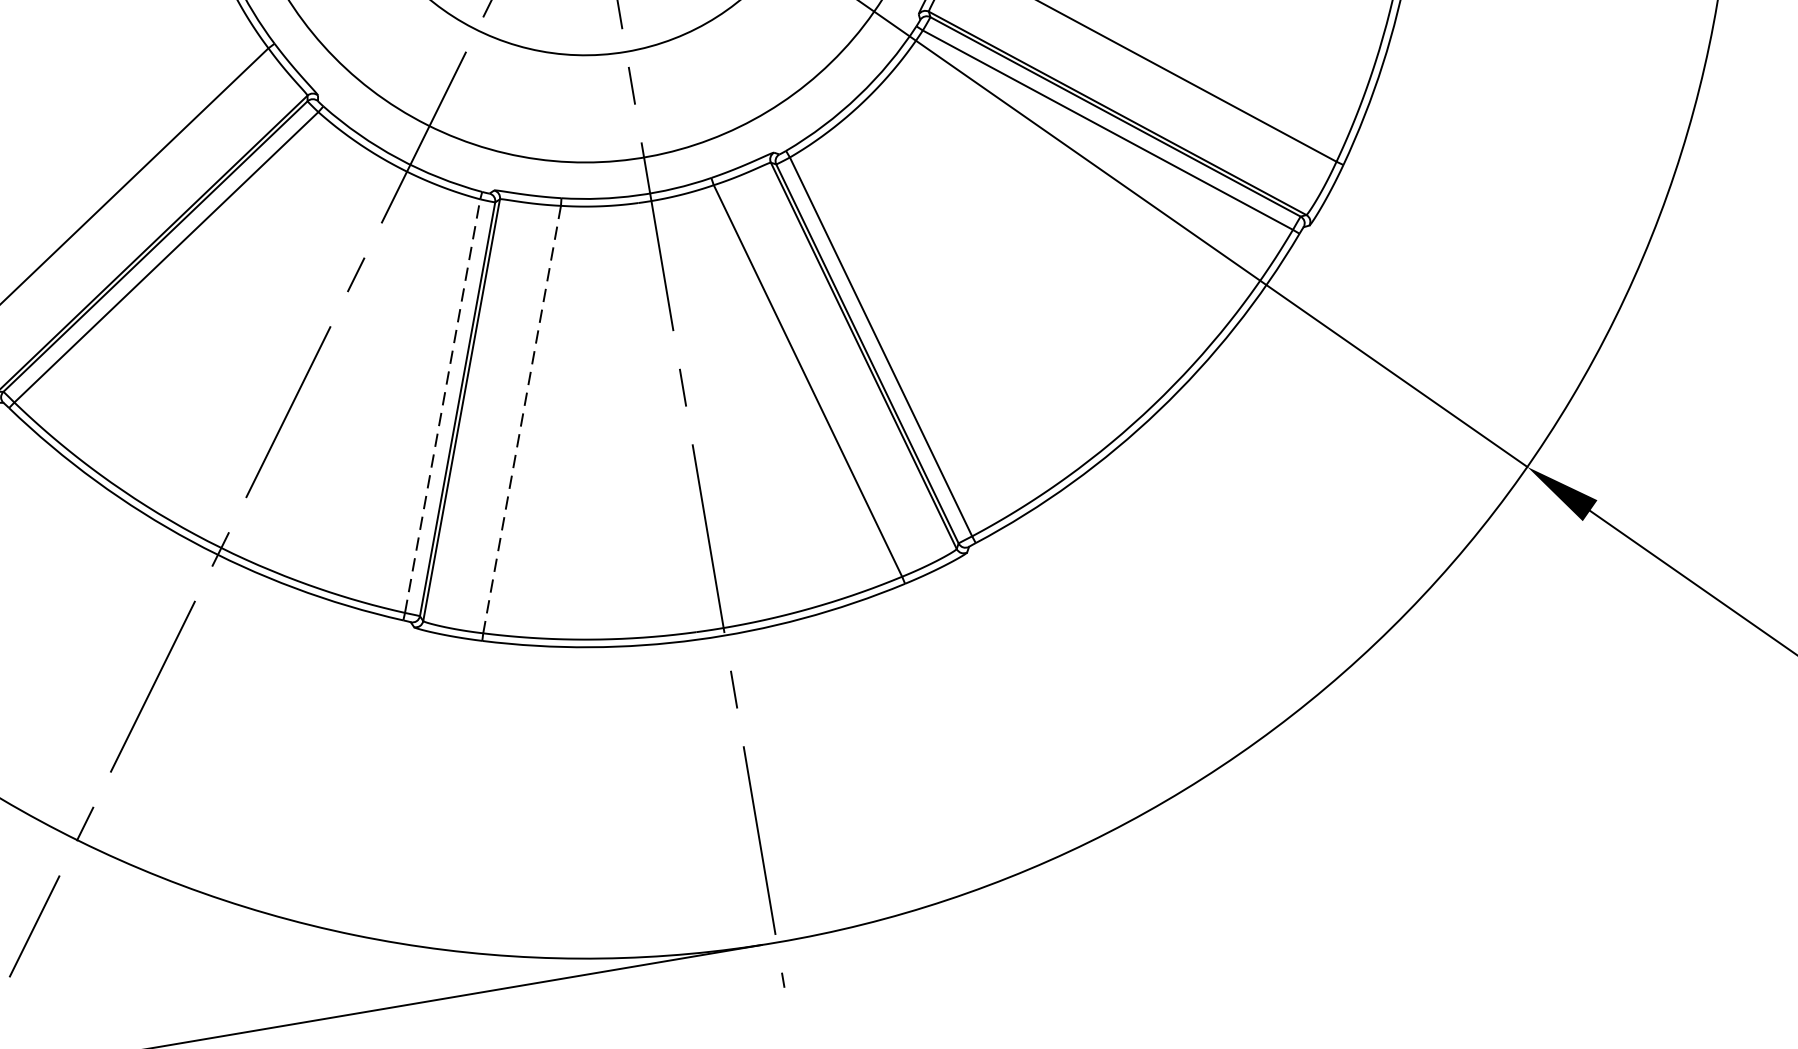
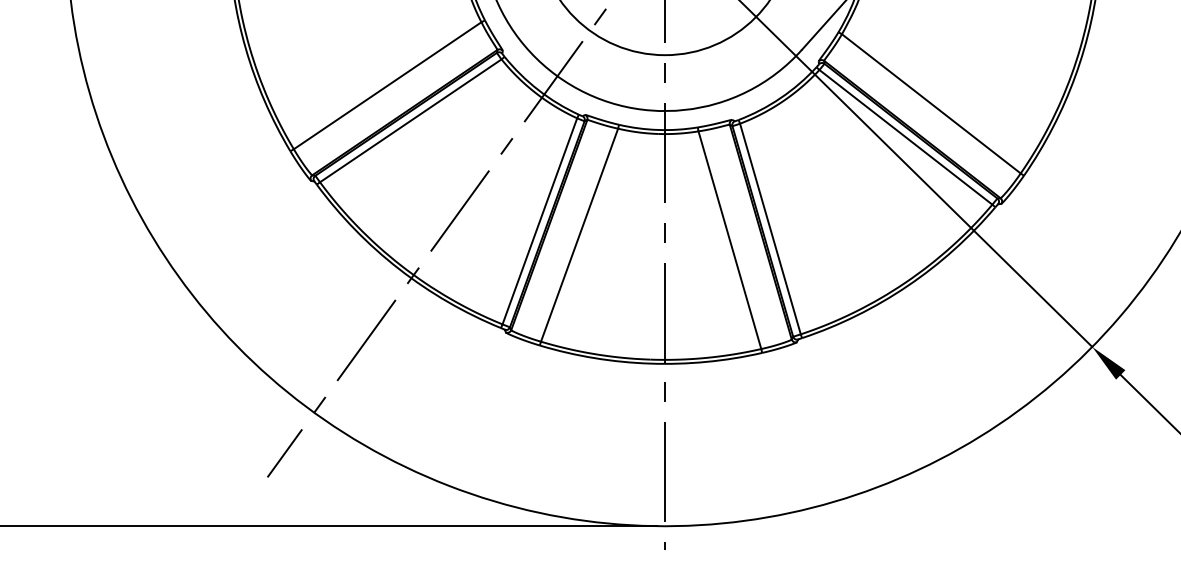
line: (441, 406) -> (539, 221), dashed -> solid
line: (522, 420) -> (579, 235), dashed -> solid

